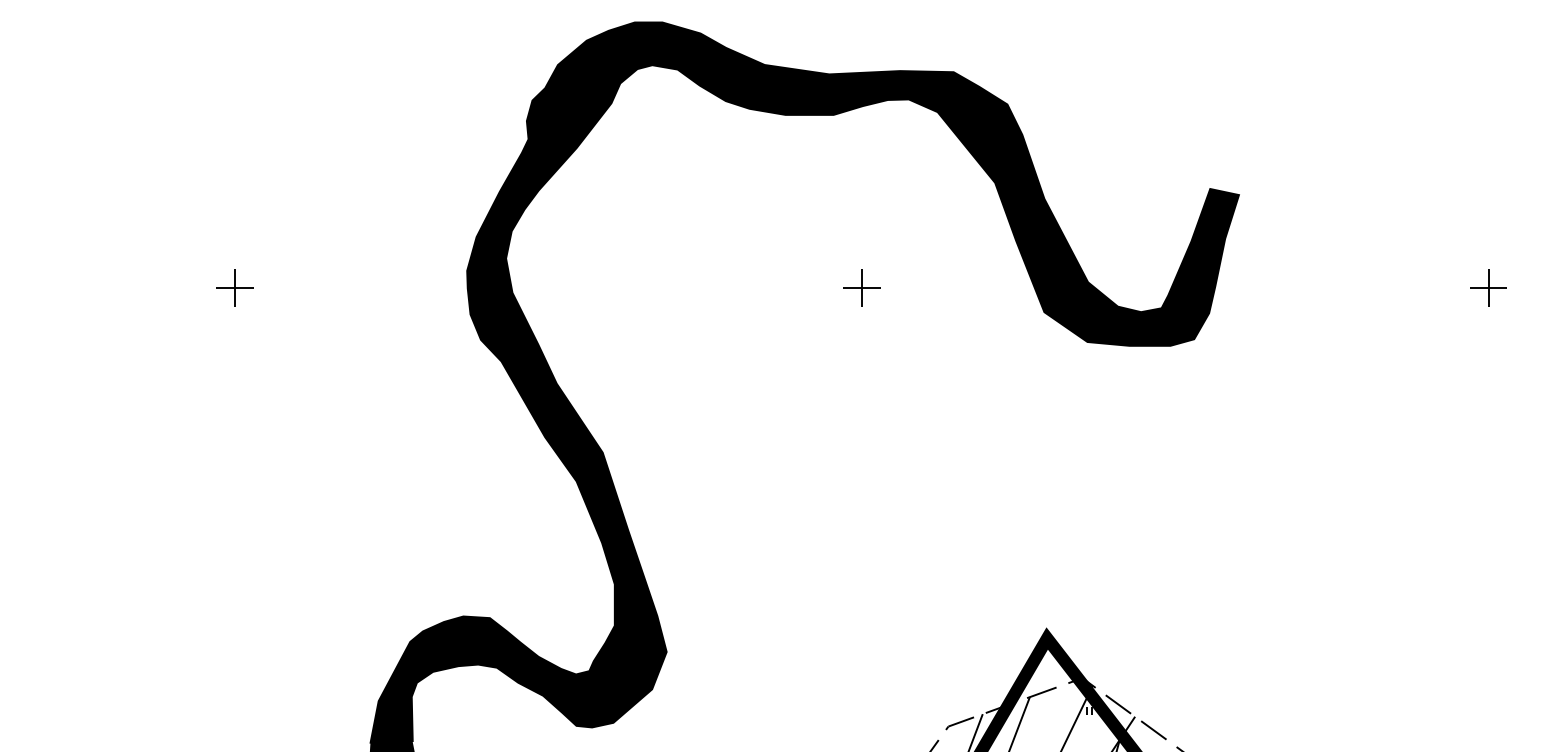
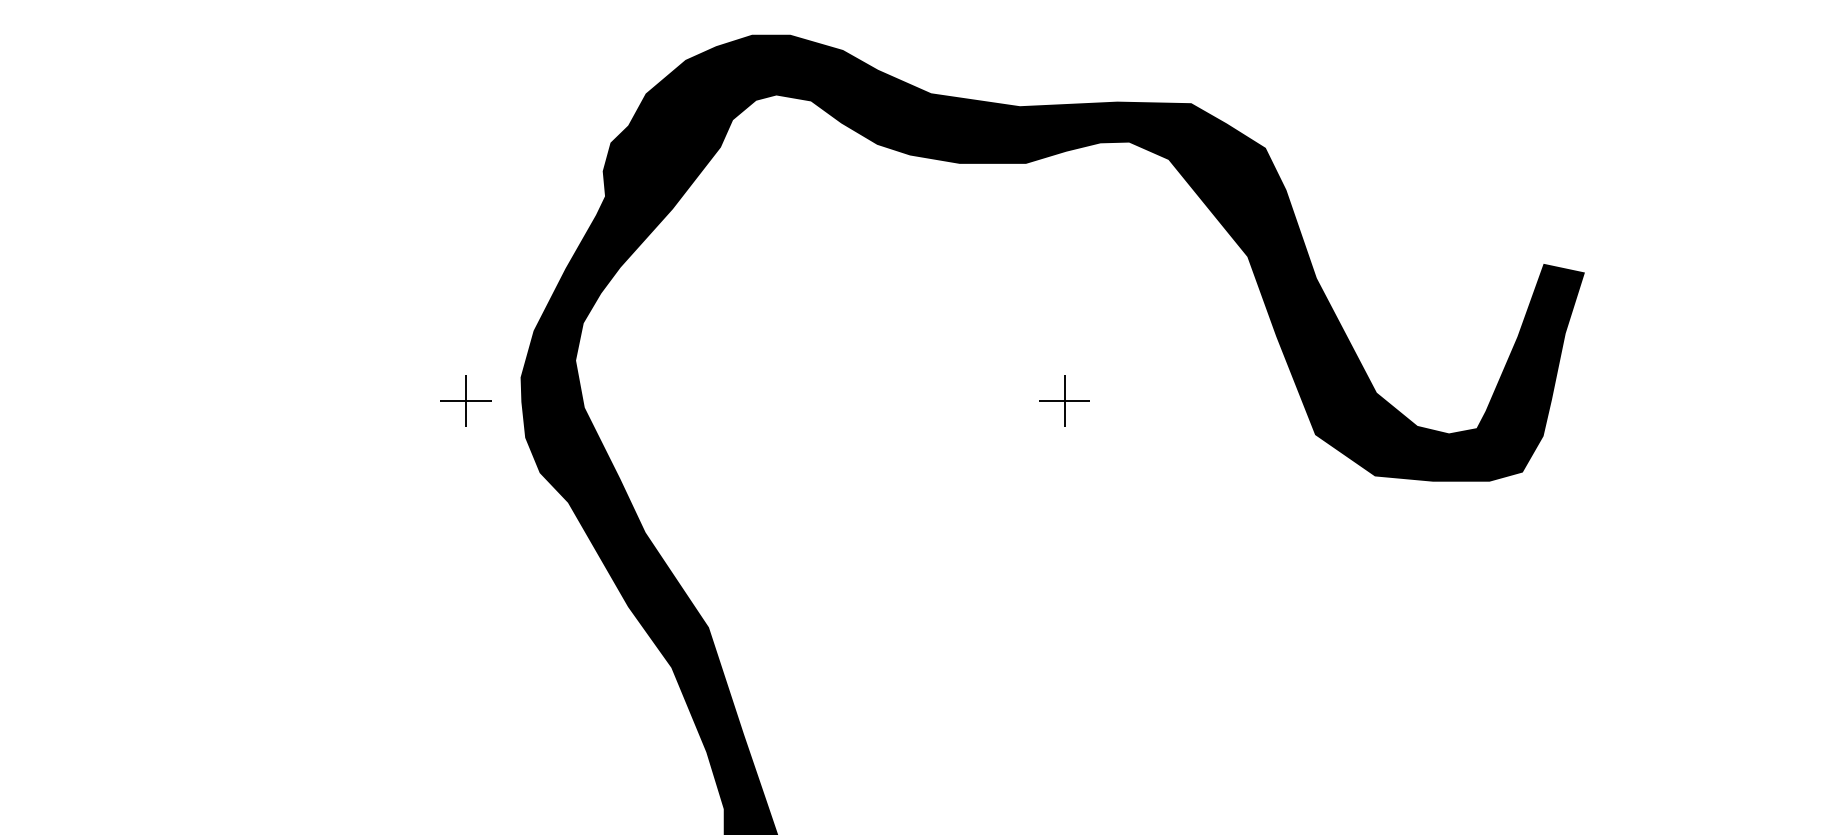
part: (234, 287) -> (465, 400), moved

